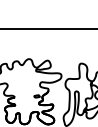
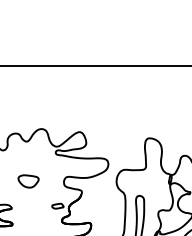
part: (22, 84) -> (27, 181), added

